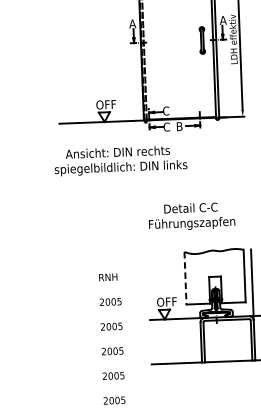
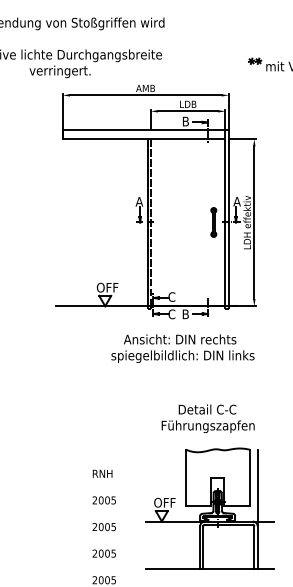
text: (120, 160) -> (182, 348), moved
text: (191, 216) -> (207, 418), moved
line: (185, 278) -> (185, 478), dashed -> solid

